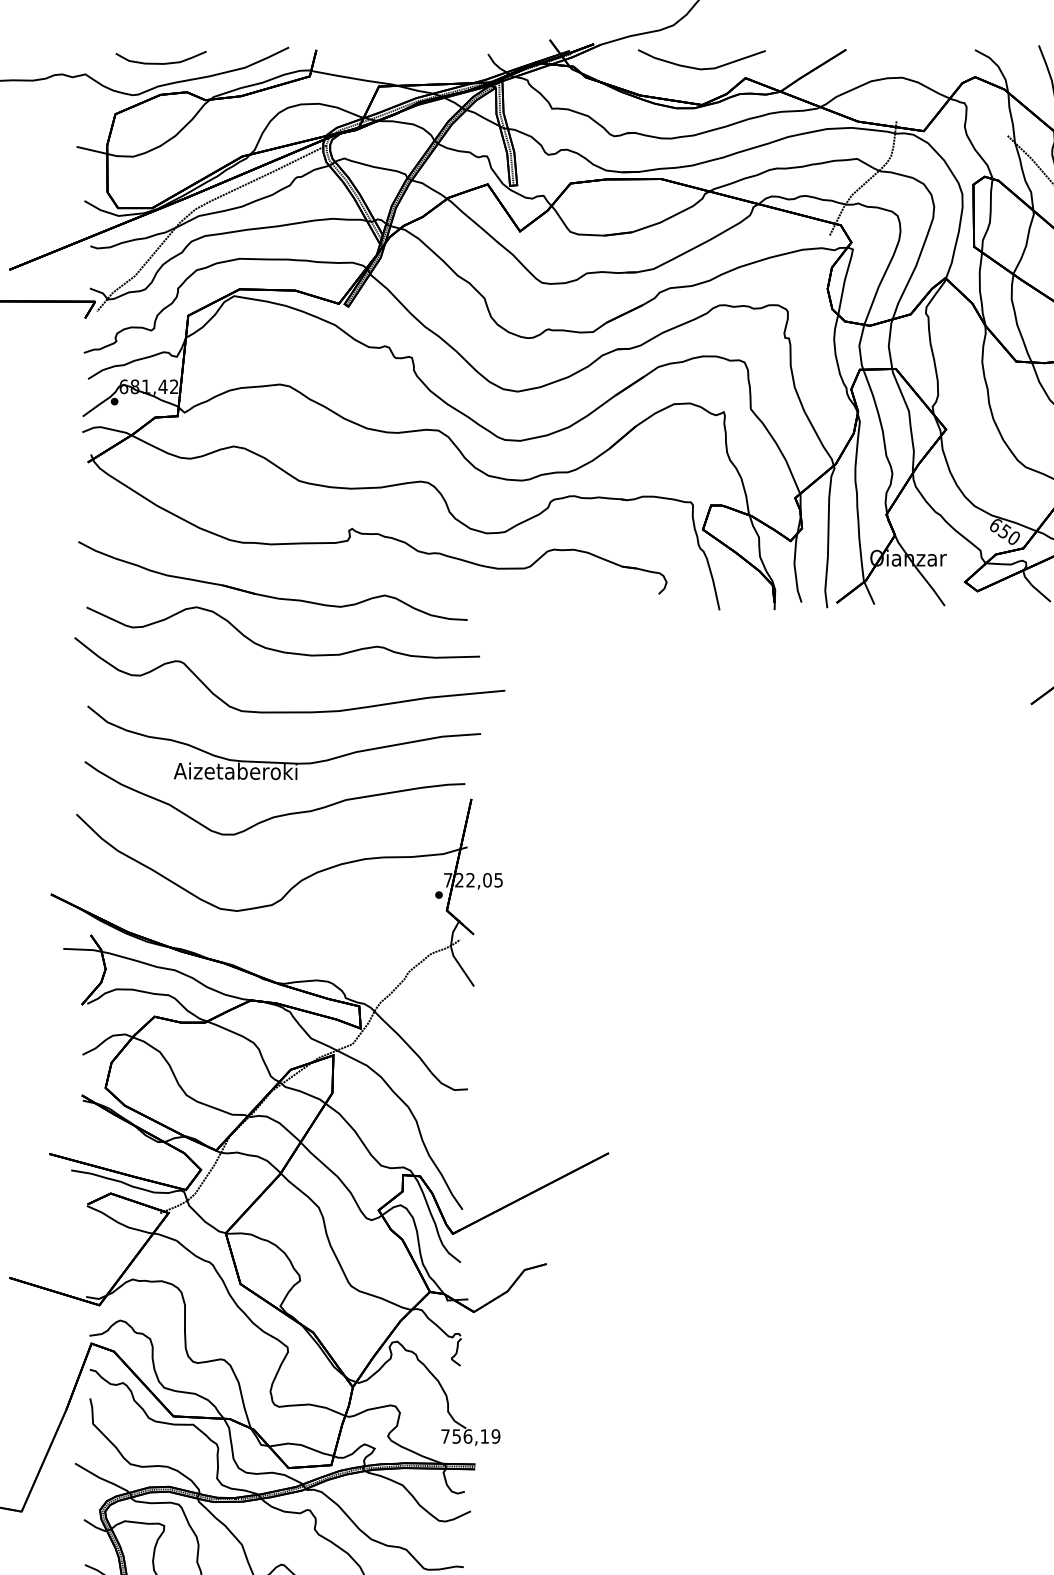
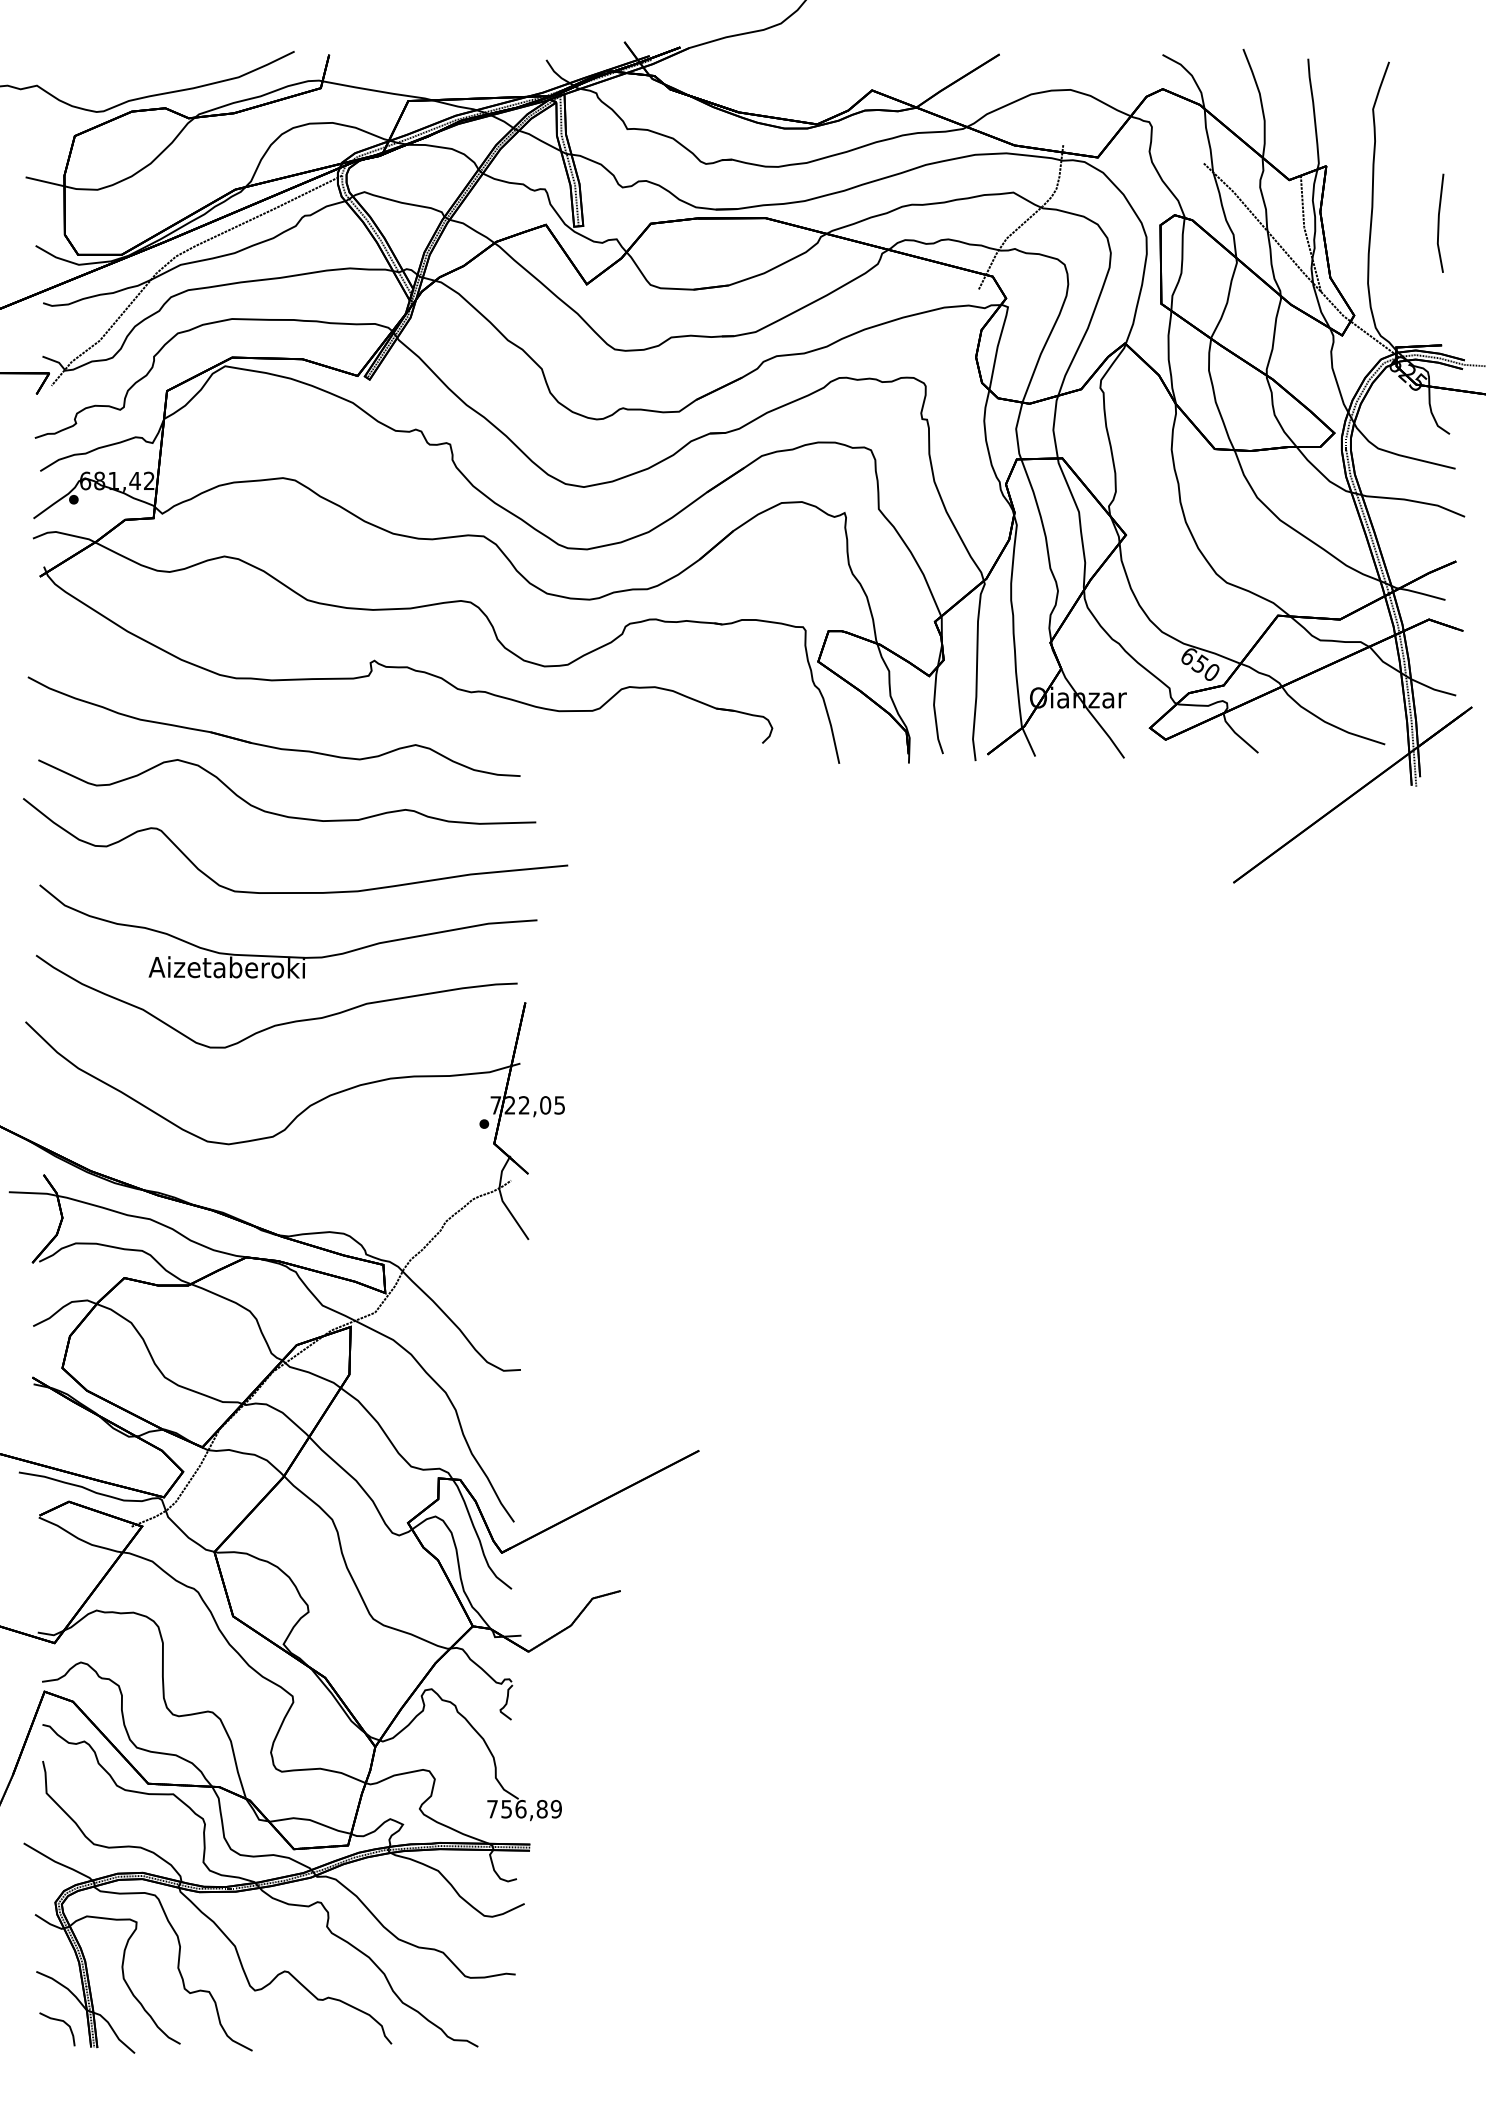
curve: (160, 63) -> (132, 71), removed
curve: (701, 68) -> (816, 78), removed
text: (484, 1435) -> (541, 1808), 756,19 -> 756,89

